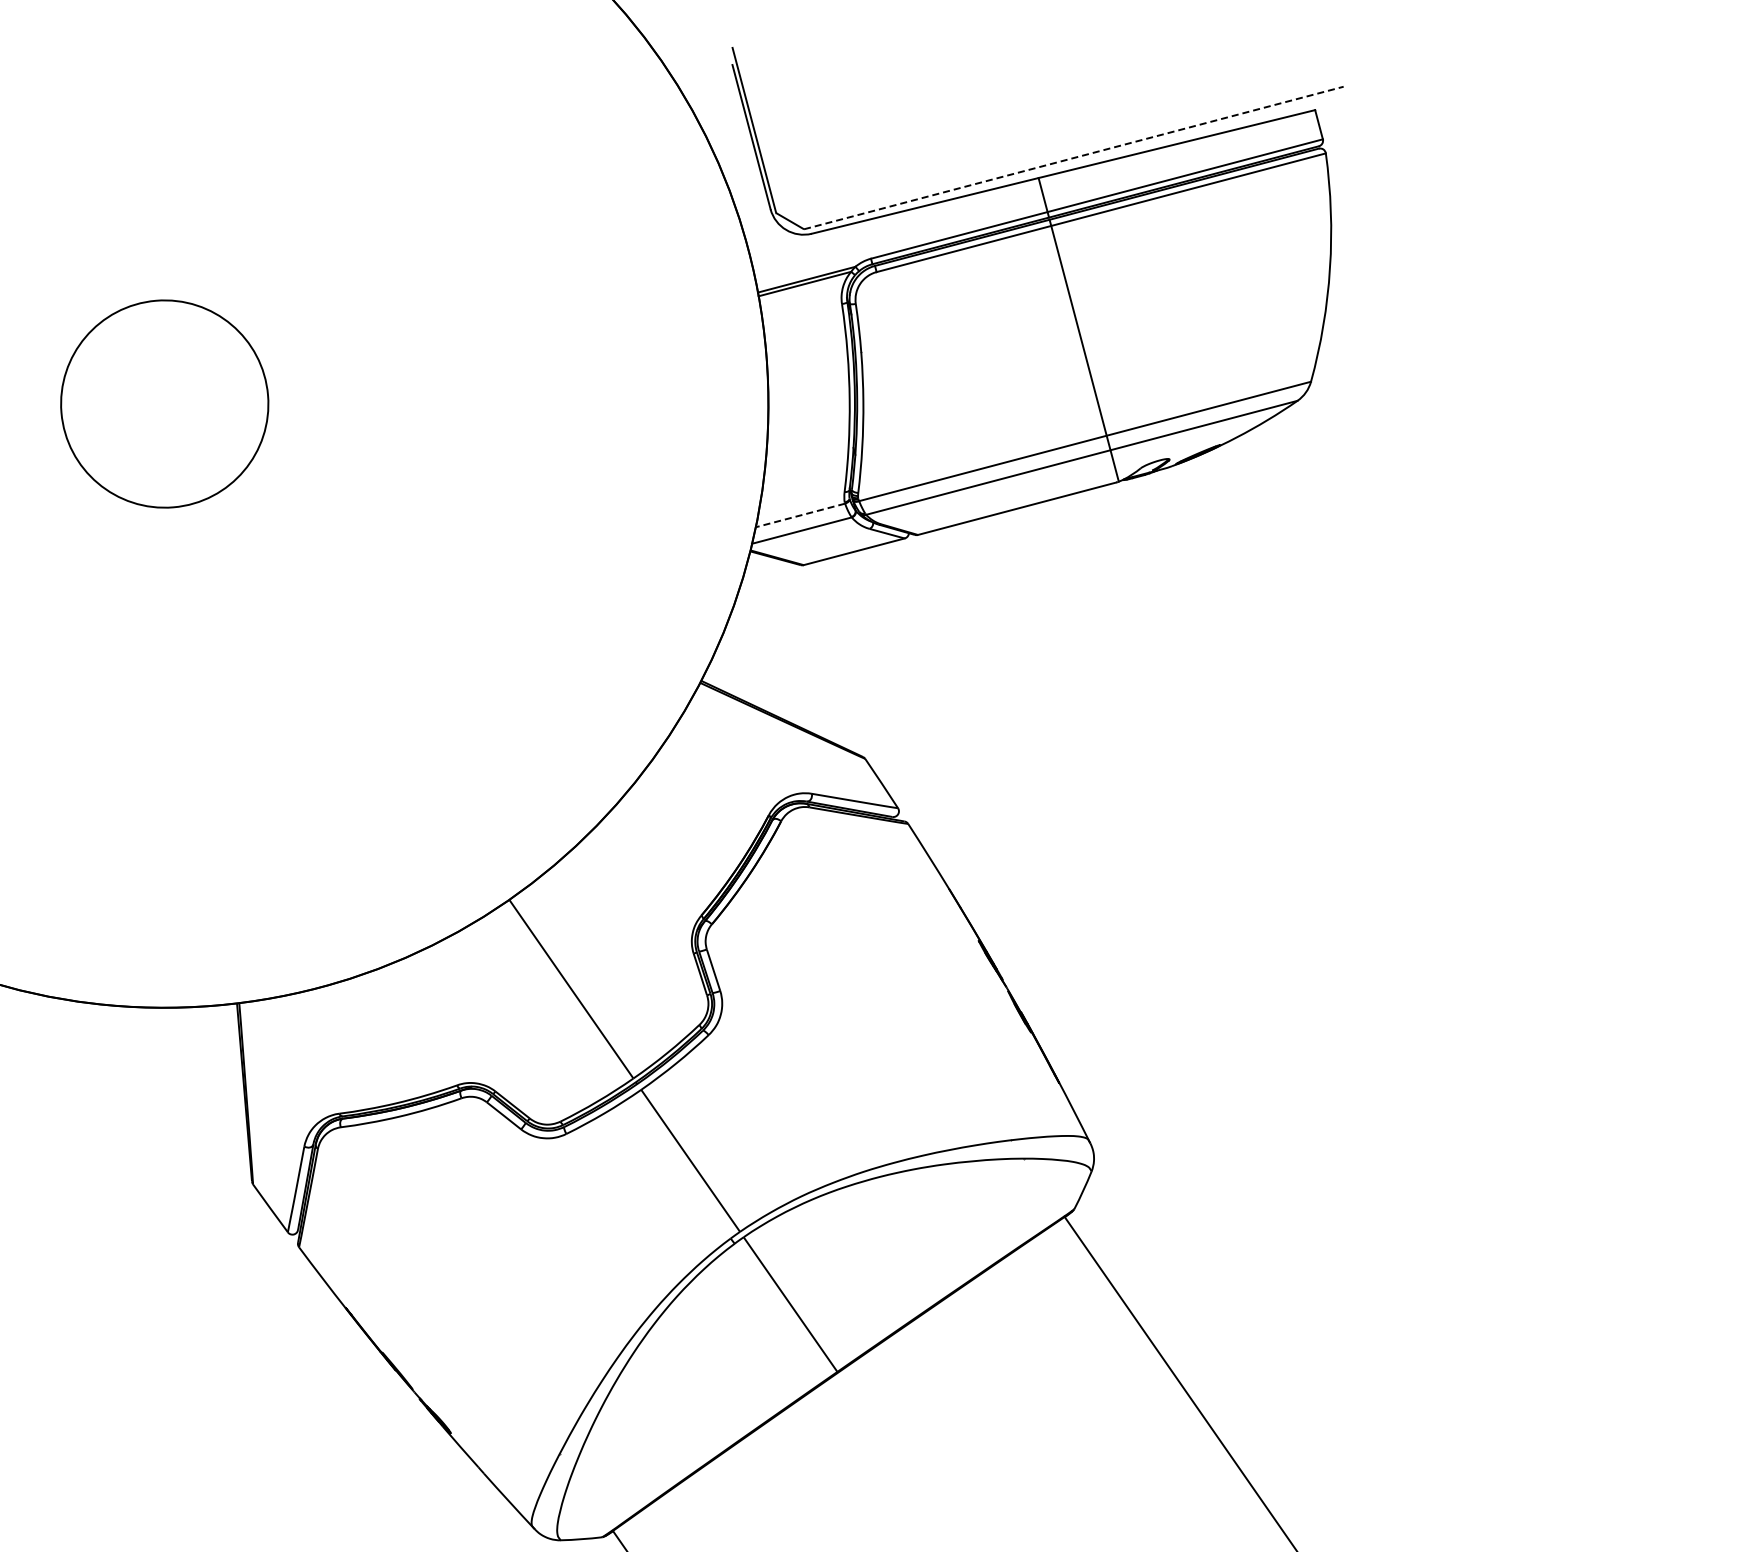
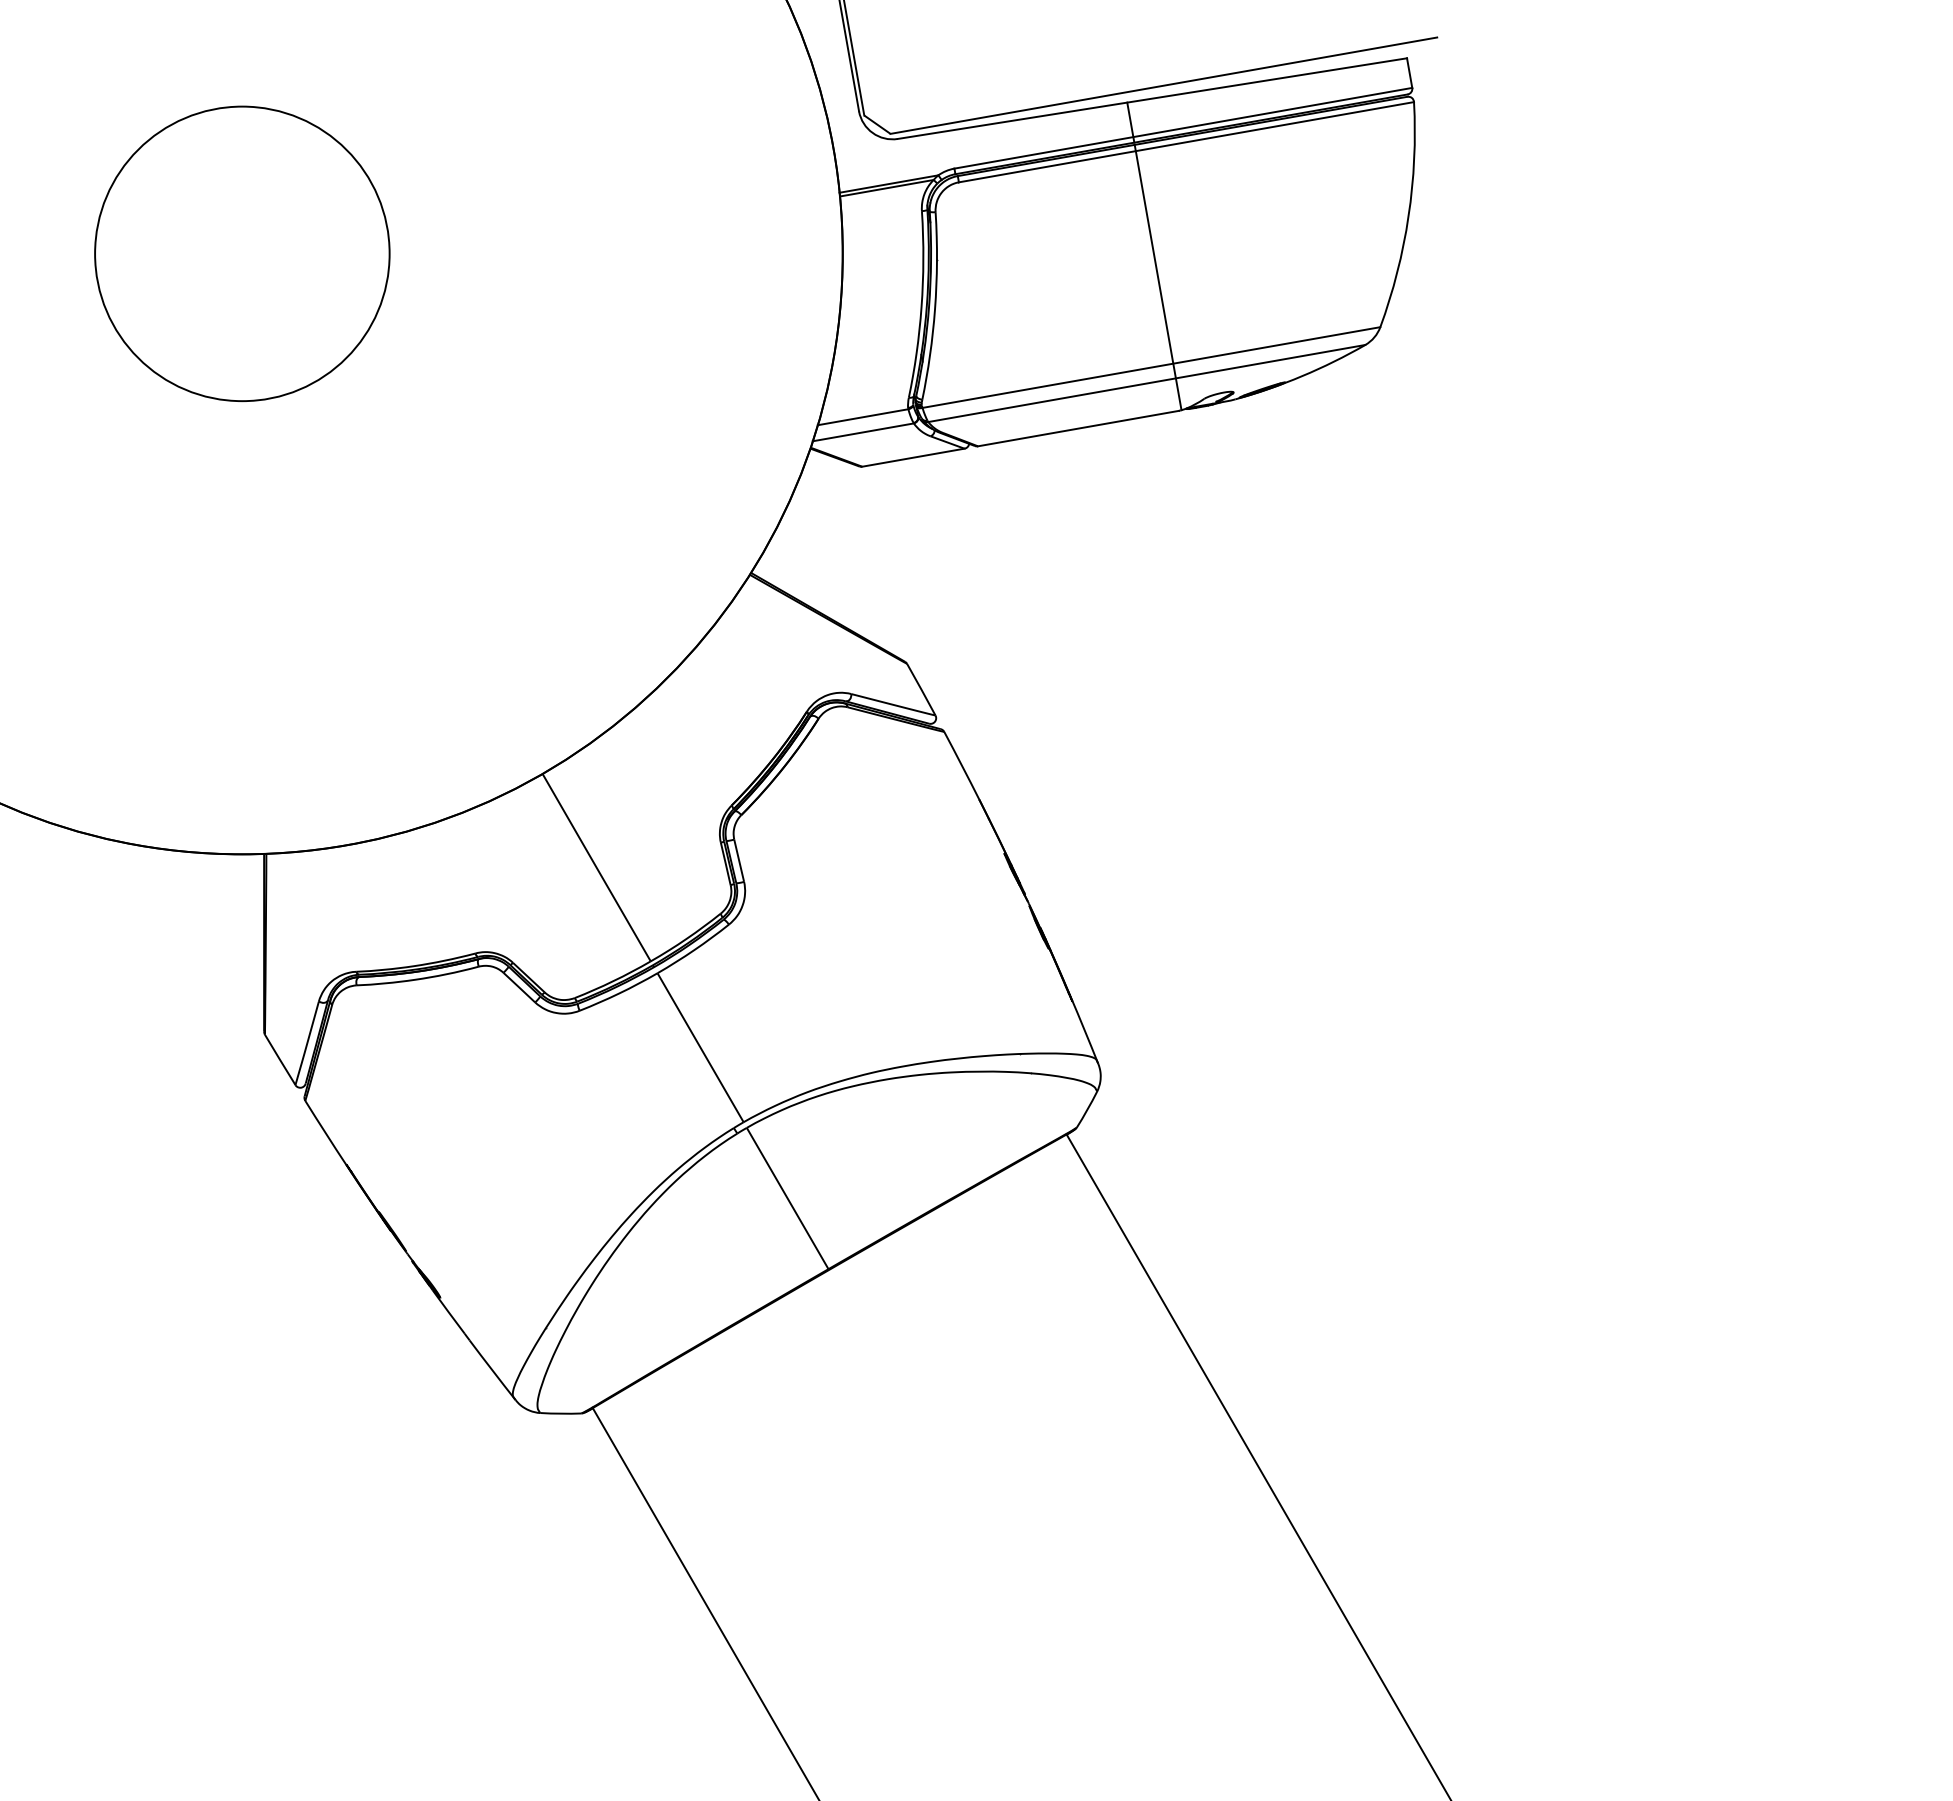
line: (1073, 157) -> (1163, 85), dashed -> solid
circle: (164, 403) -> (242, 253), size x1.43
line: (799, 515) -> (862, 417), dashed -> solid

